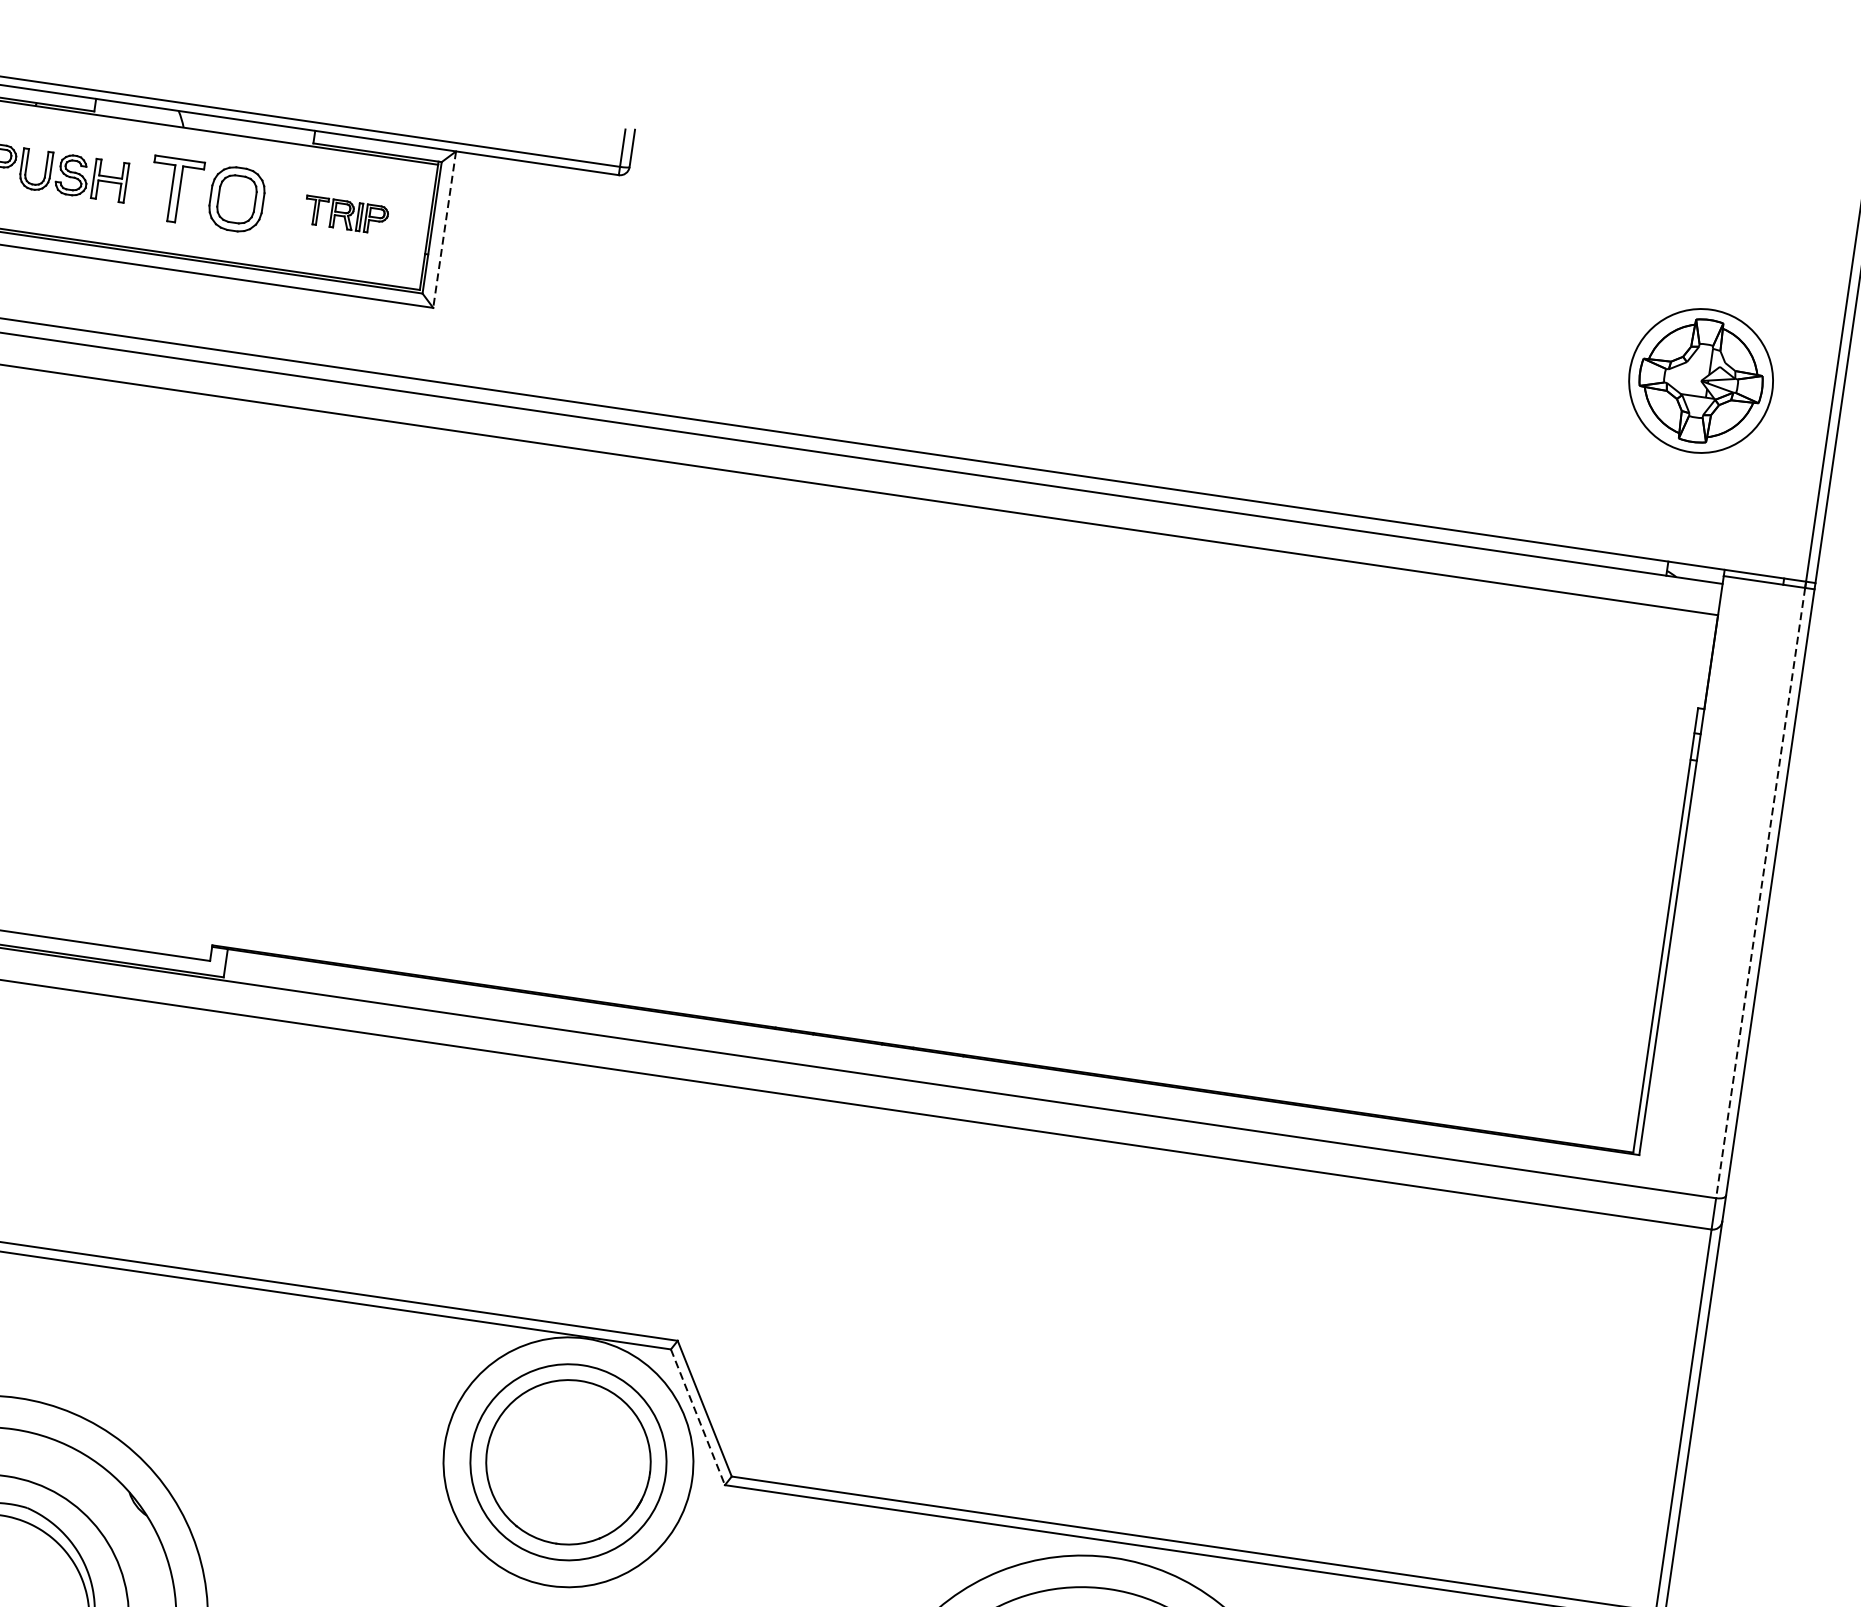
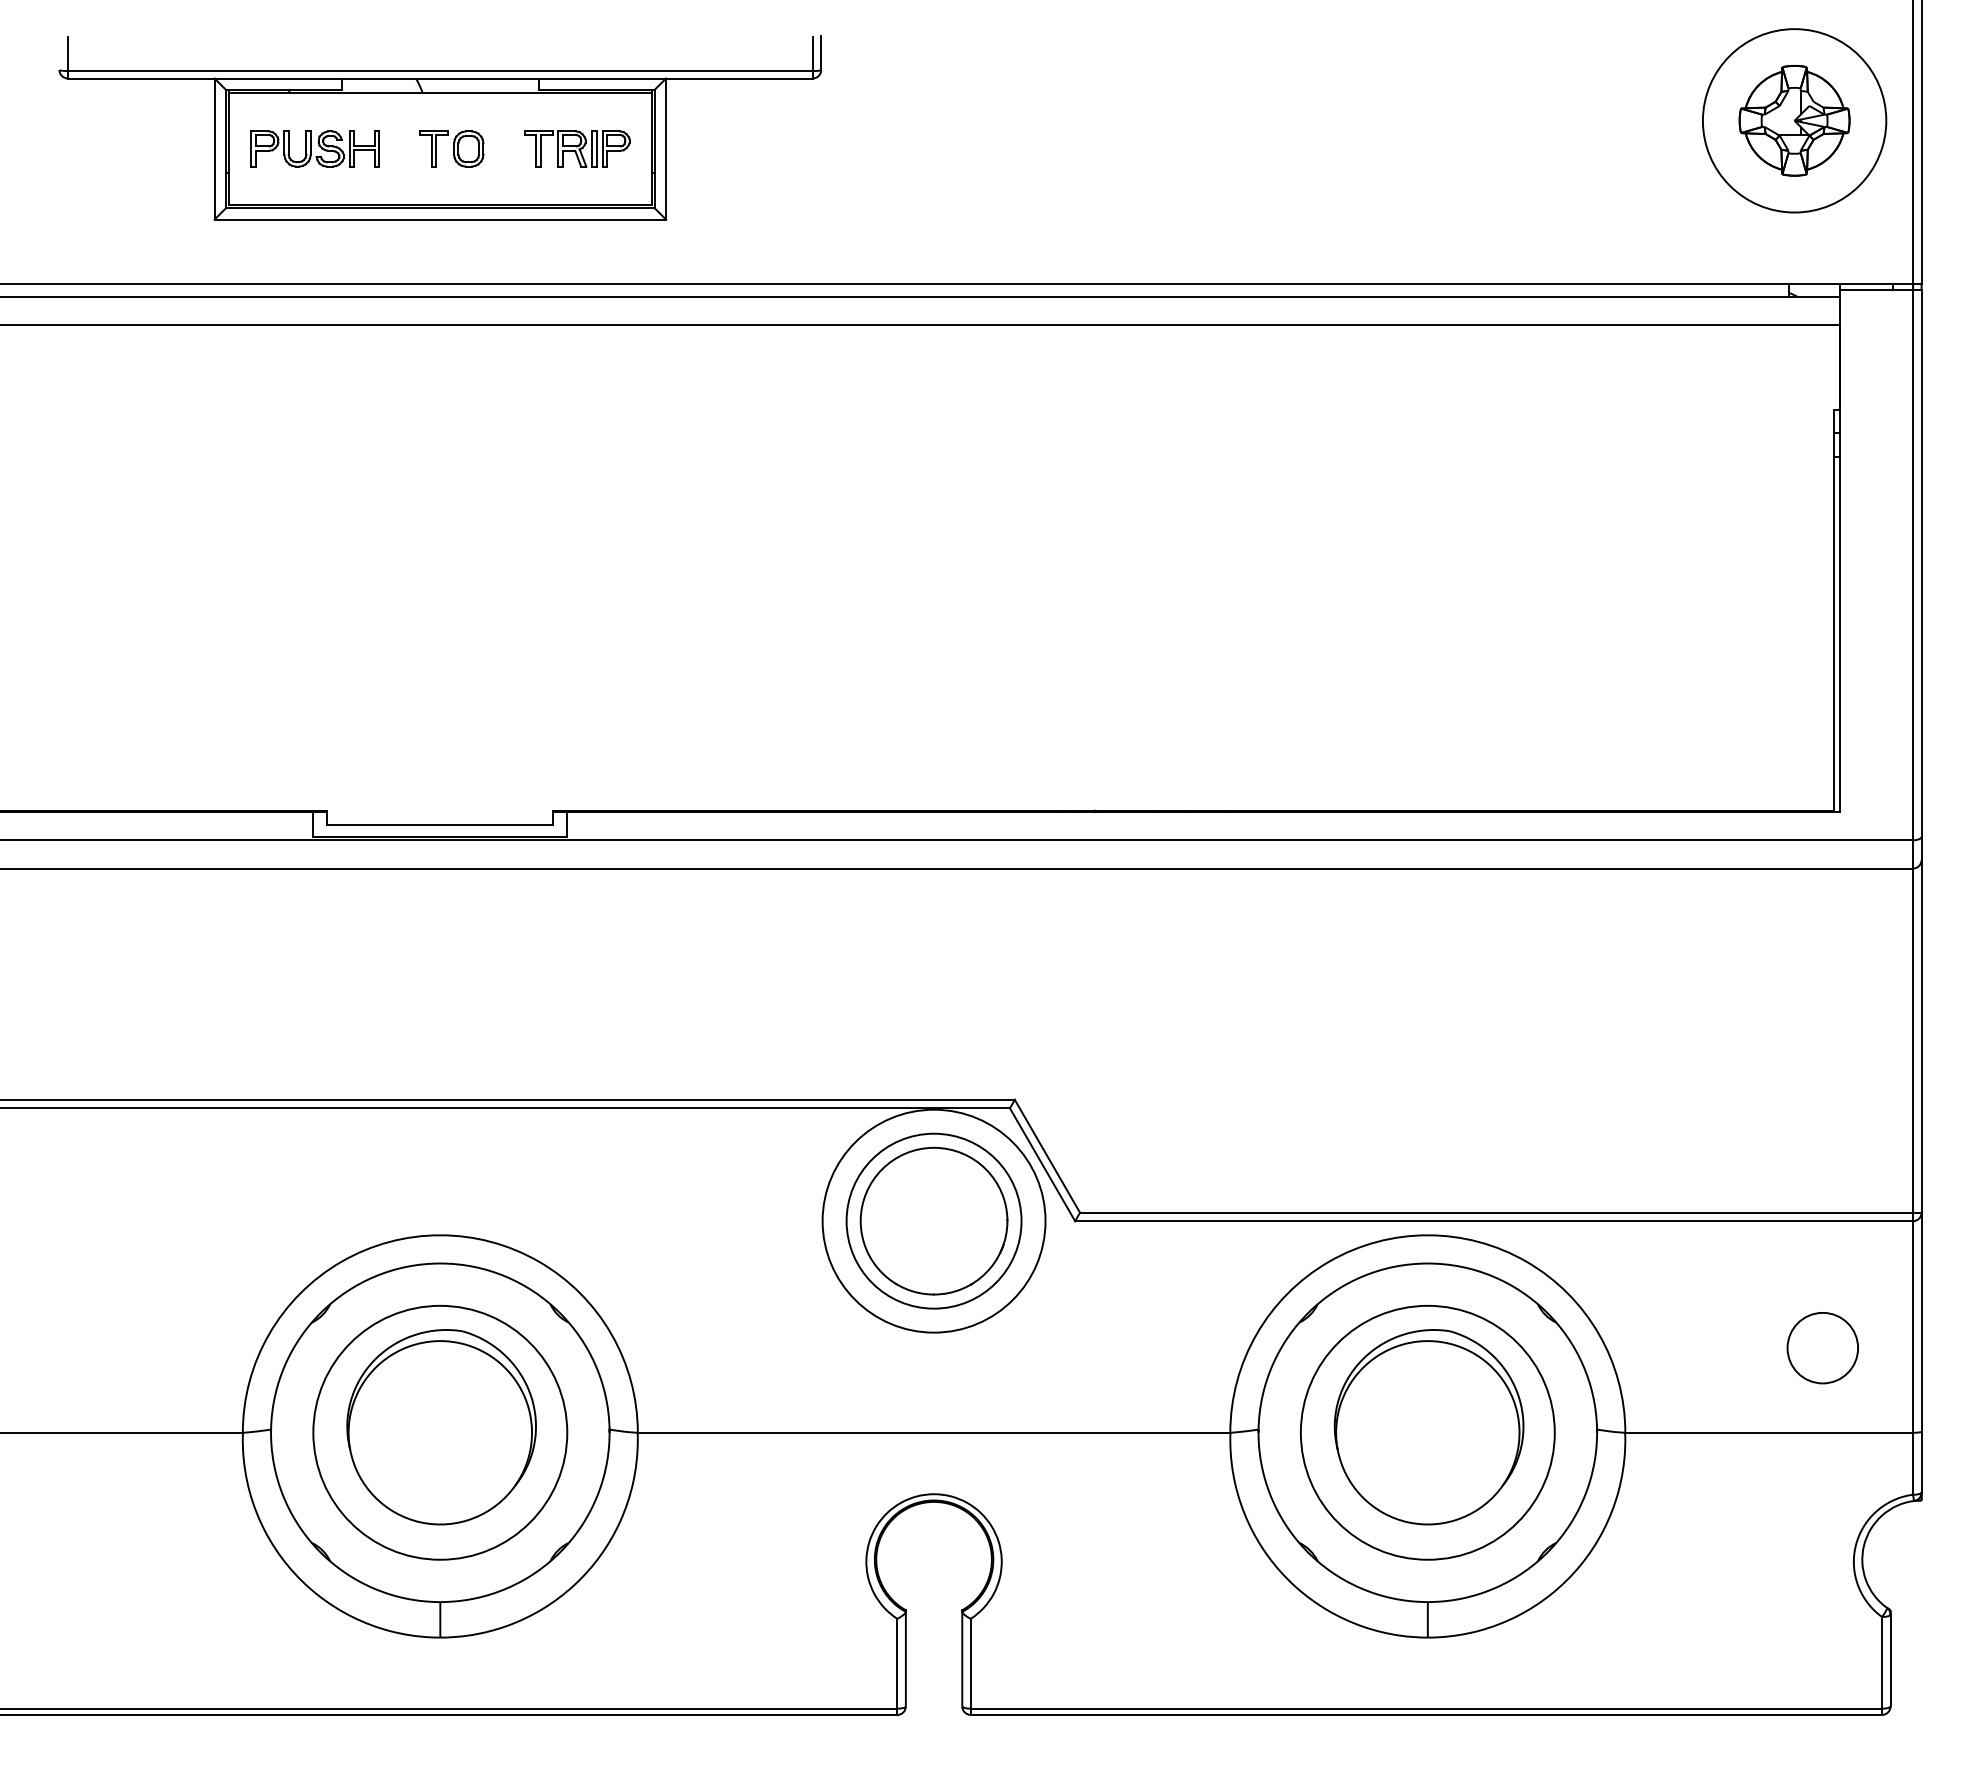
part: (206, 194) -> (451, 148), size x0.62
part: (346, 214) -> (577, 148), size x1.43
line: (445, 230) -> (666, 149), dashed -> solid
circle: (1701, 380) -> (1794, 120), size x1.43
line: (1761, 893) -> (1913, 565), dashed -> solid
line: (697, 1418) -> (1042, 1165), dashed -> solid

